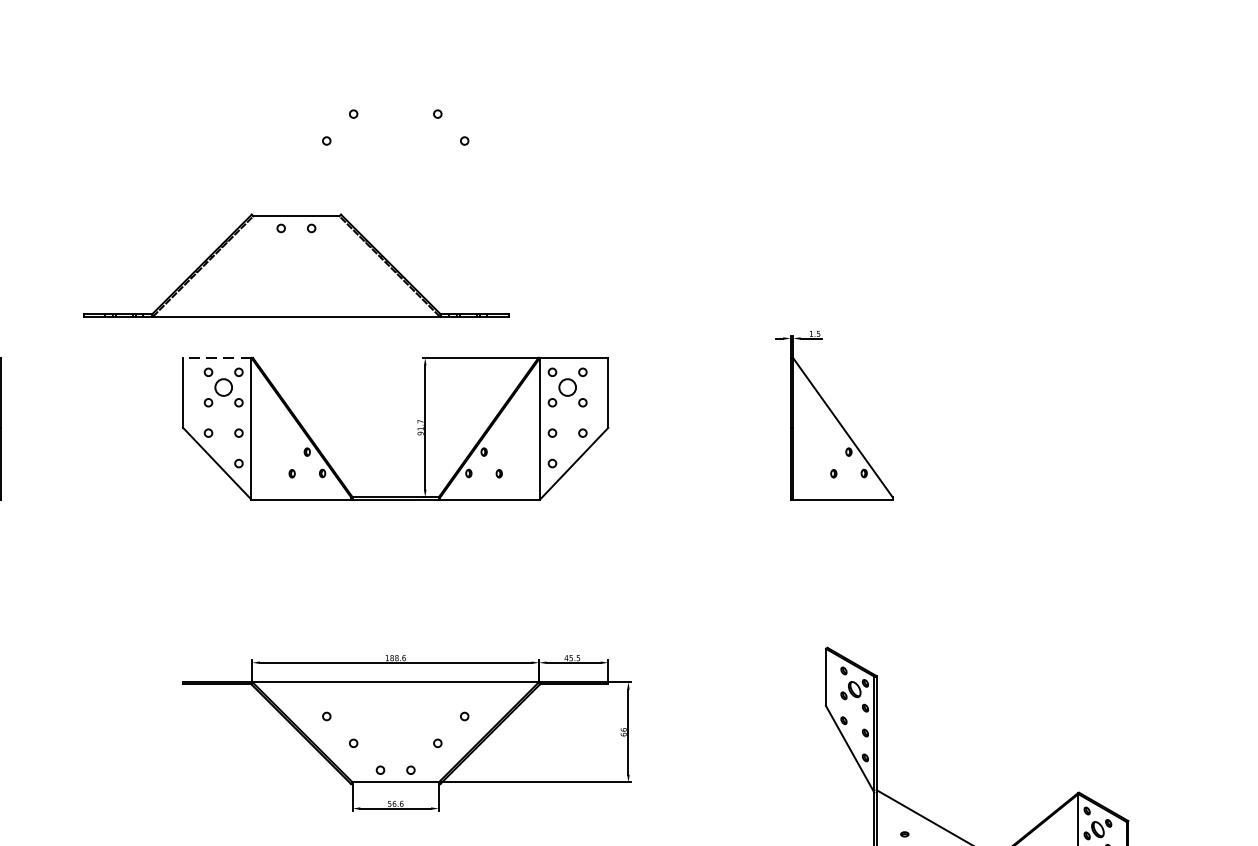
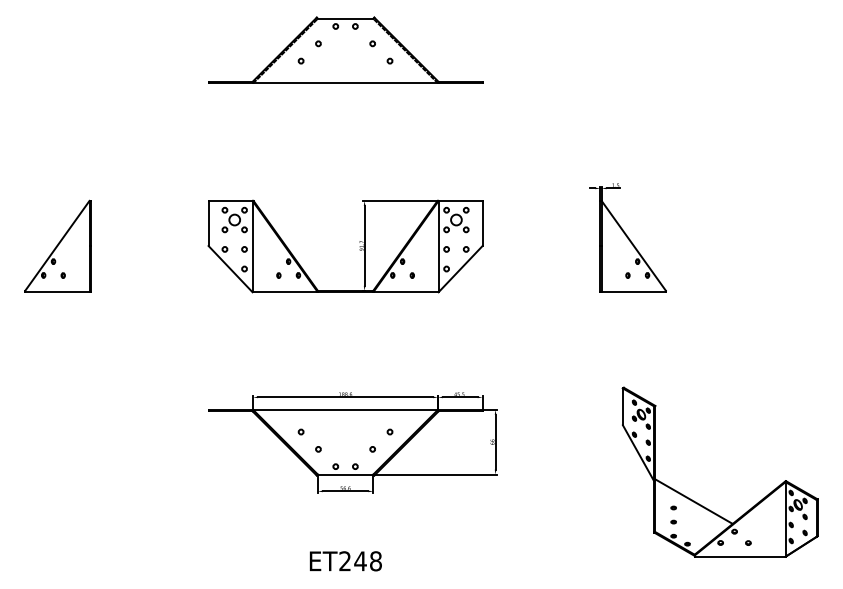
part: (296, 264) -> (345, 49), moved
line: (217, 357) -> (230, 200), dashed -> solid

